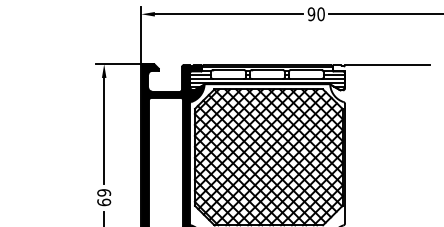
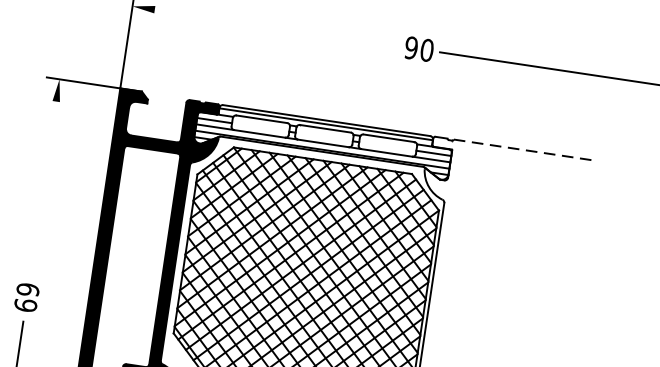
line: (228, 14) -> (275, 28), removed
line: (387, 65) -> (523, 150), solid -> dashed
line: (104, 130) -> (43, 187), removed

